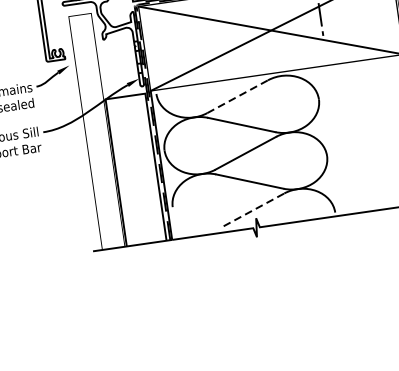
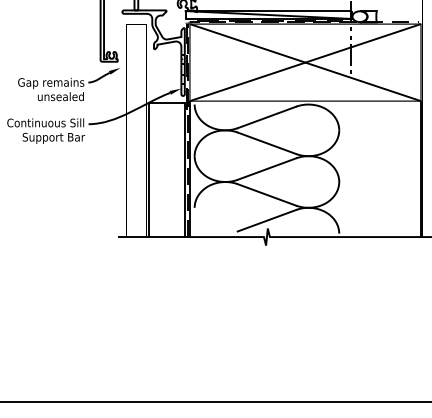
line: (238, 96) -> (267, 117), dashed -> solid
line: (254, 209) -> (267, 220), dashed -> solid

